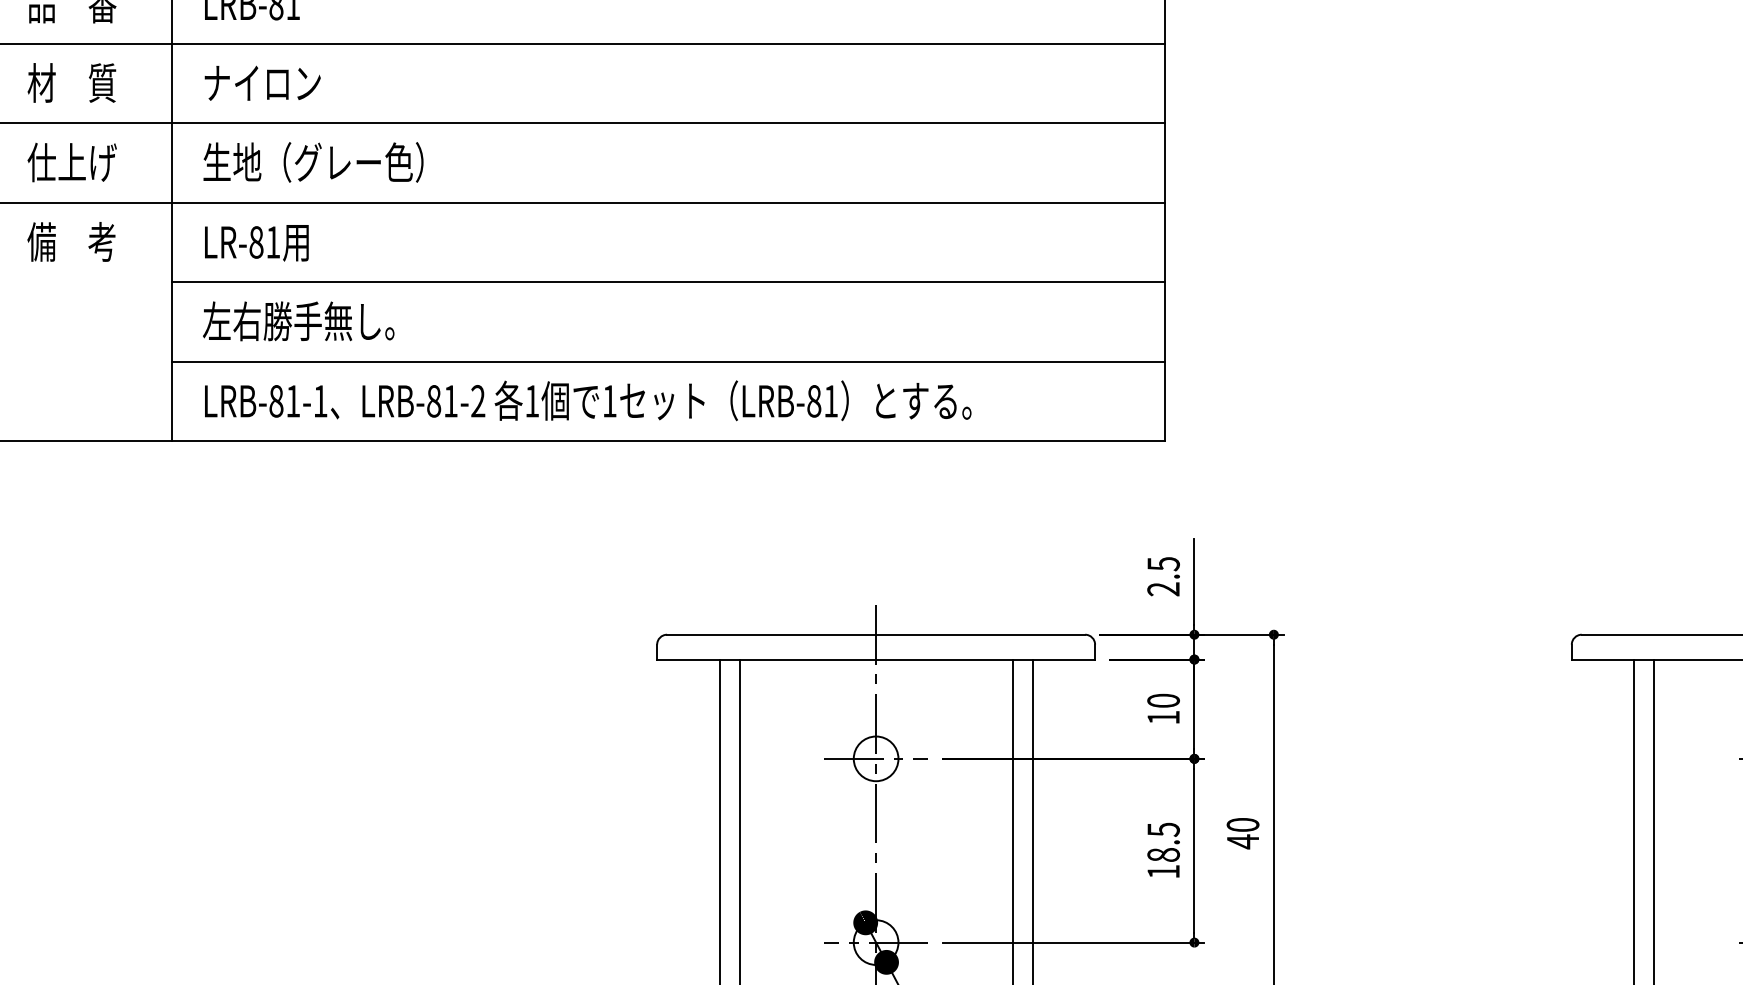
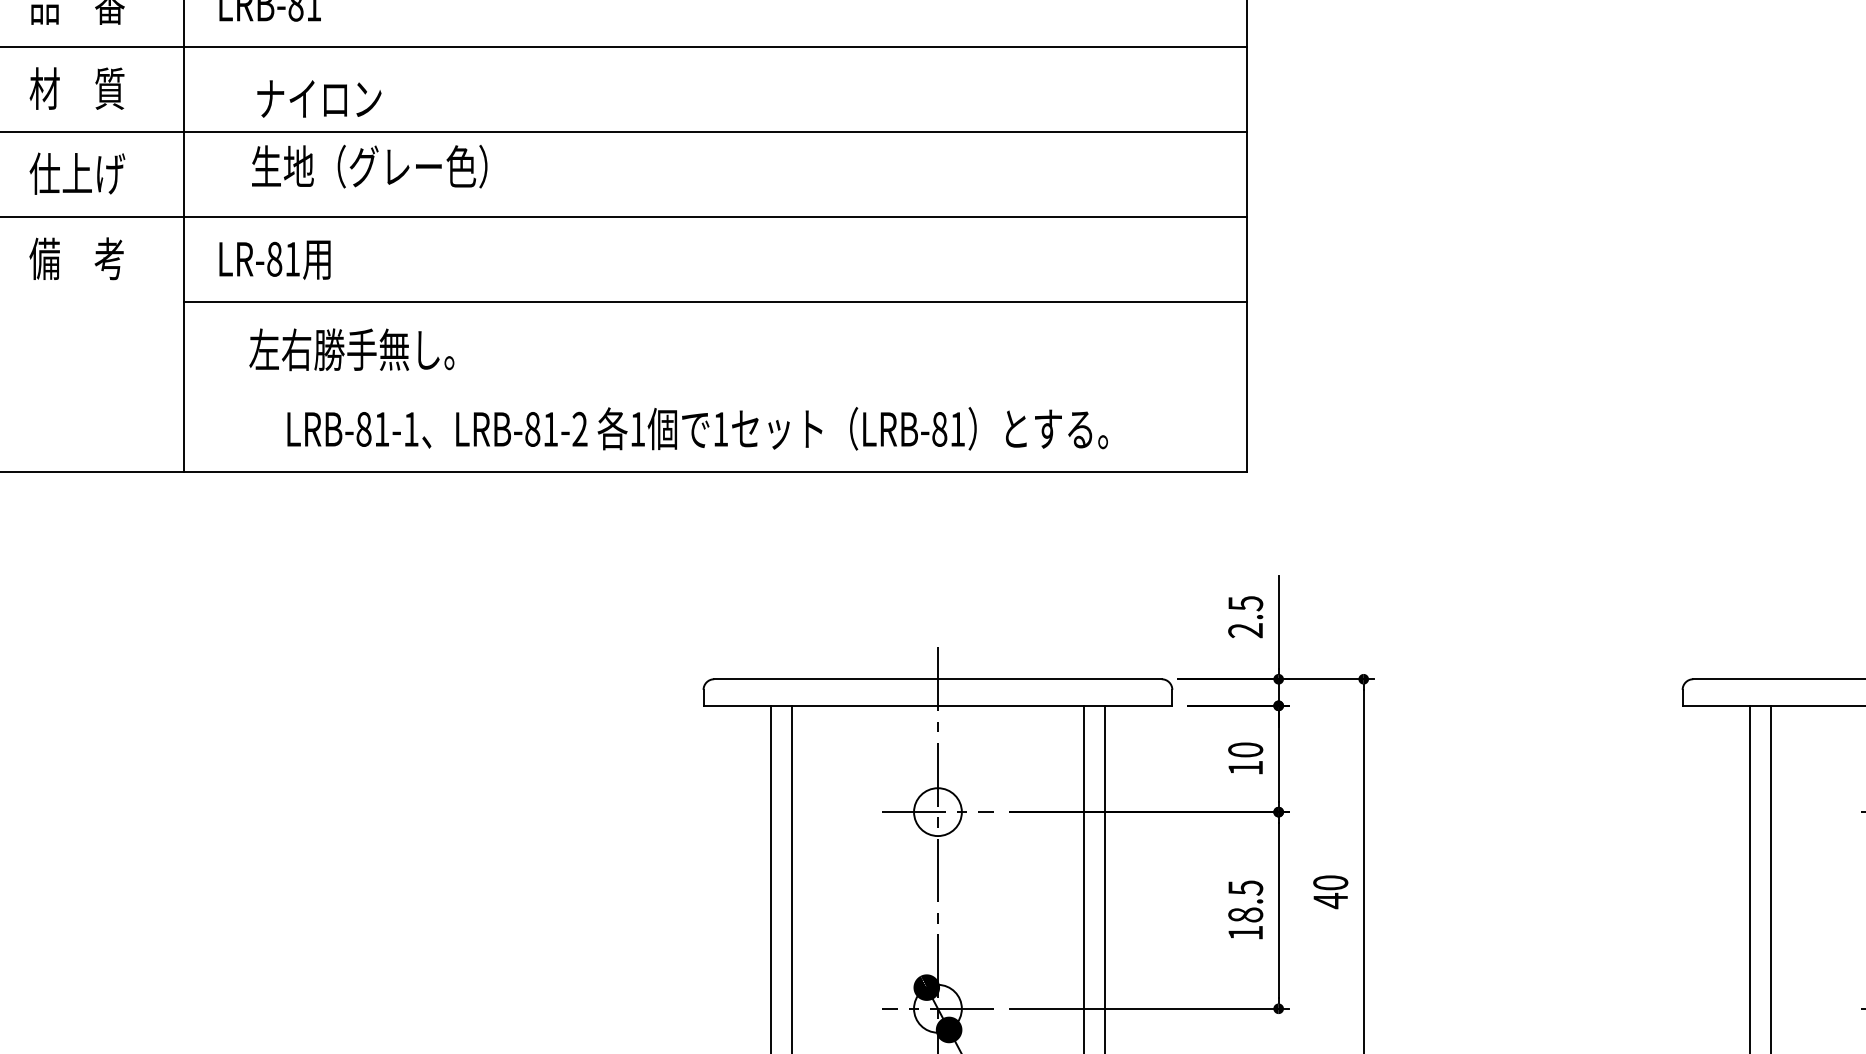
text: (262, 82) -> (319, 98), moved
text: (313, 162) -> (369, 166), moved
text: (298, 321) -> (351, 349), moved
line: (667, 361) -> (714, 386), removed
text: (587, 400) -> (697, 428), moved

